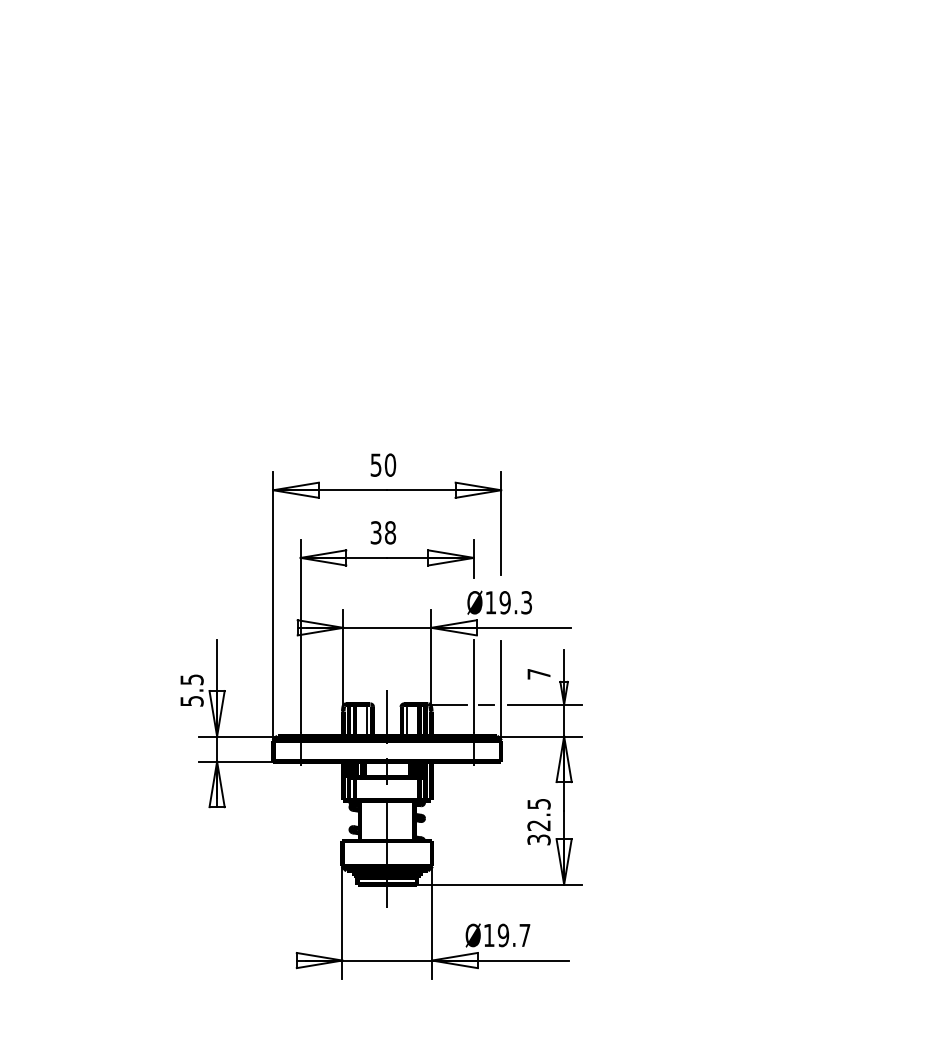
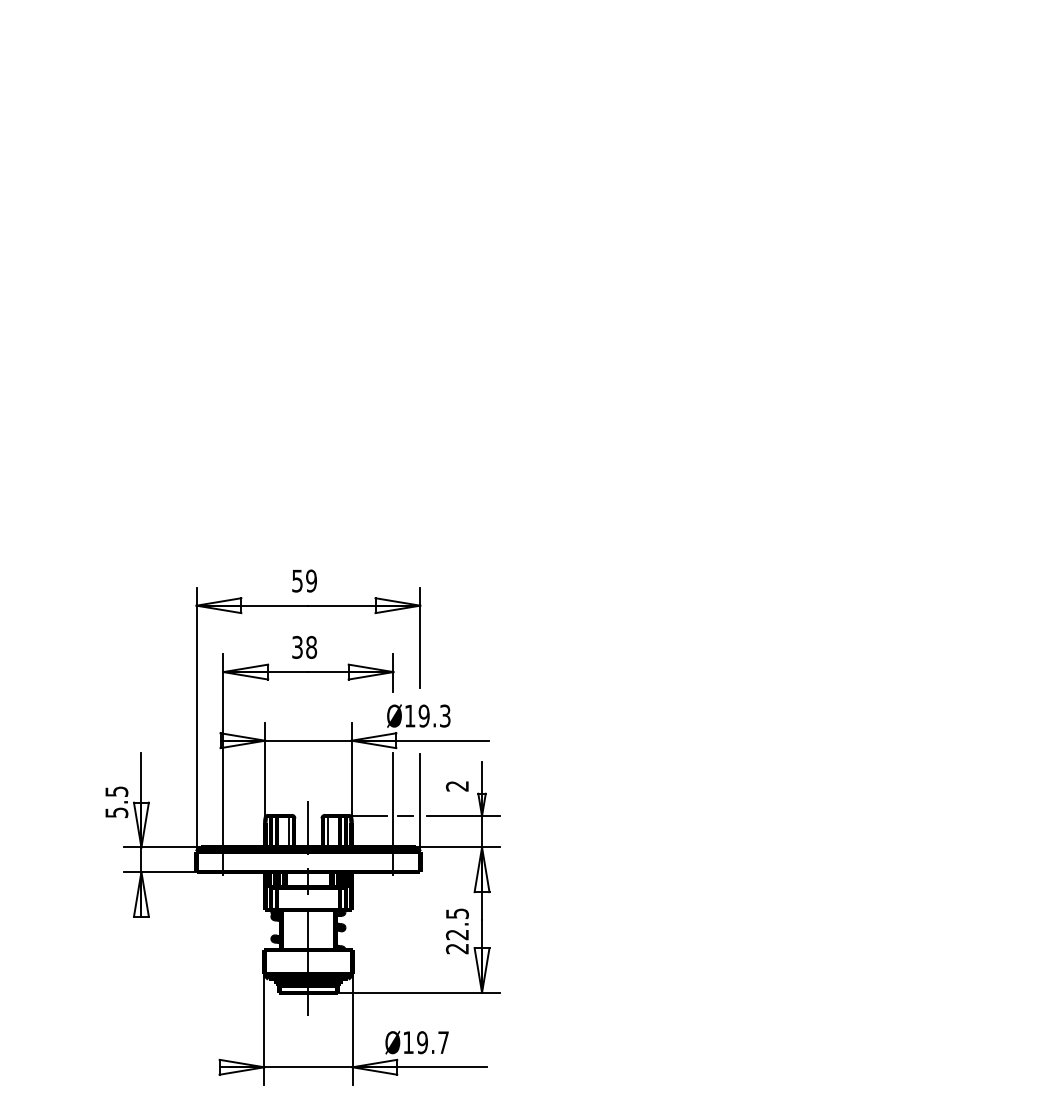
text: (390, 465) -> (311, 581), 50 -> 59
text: (539, 674) -> (457, 786), 7 -> 2
text: (539, 839) -> (457, 948), 32.5 -> 22.5

